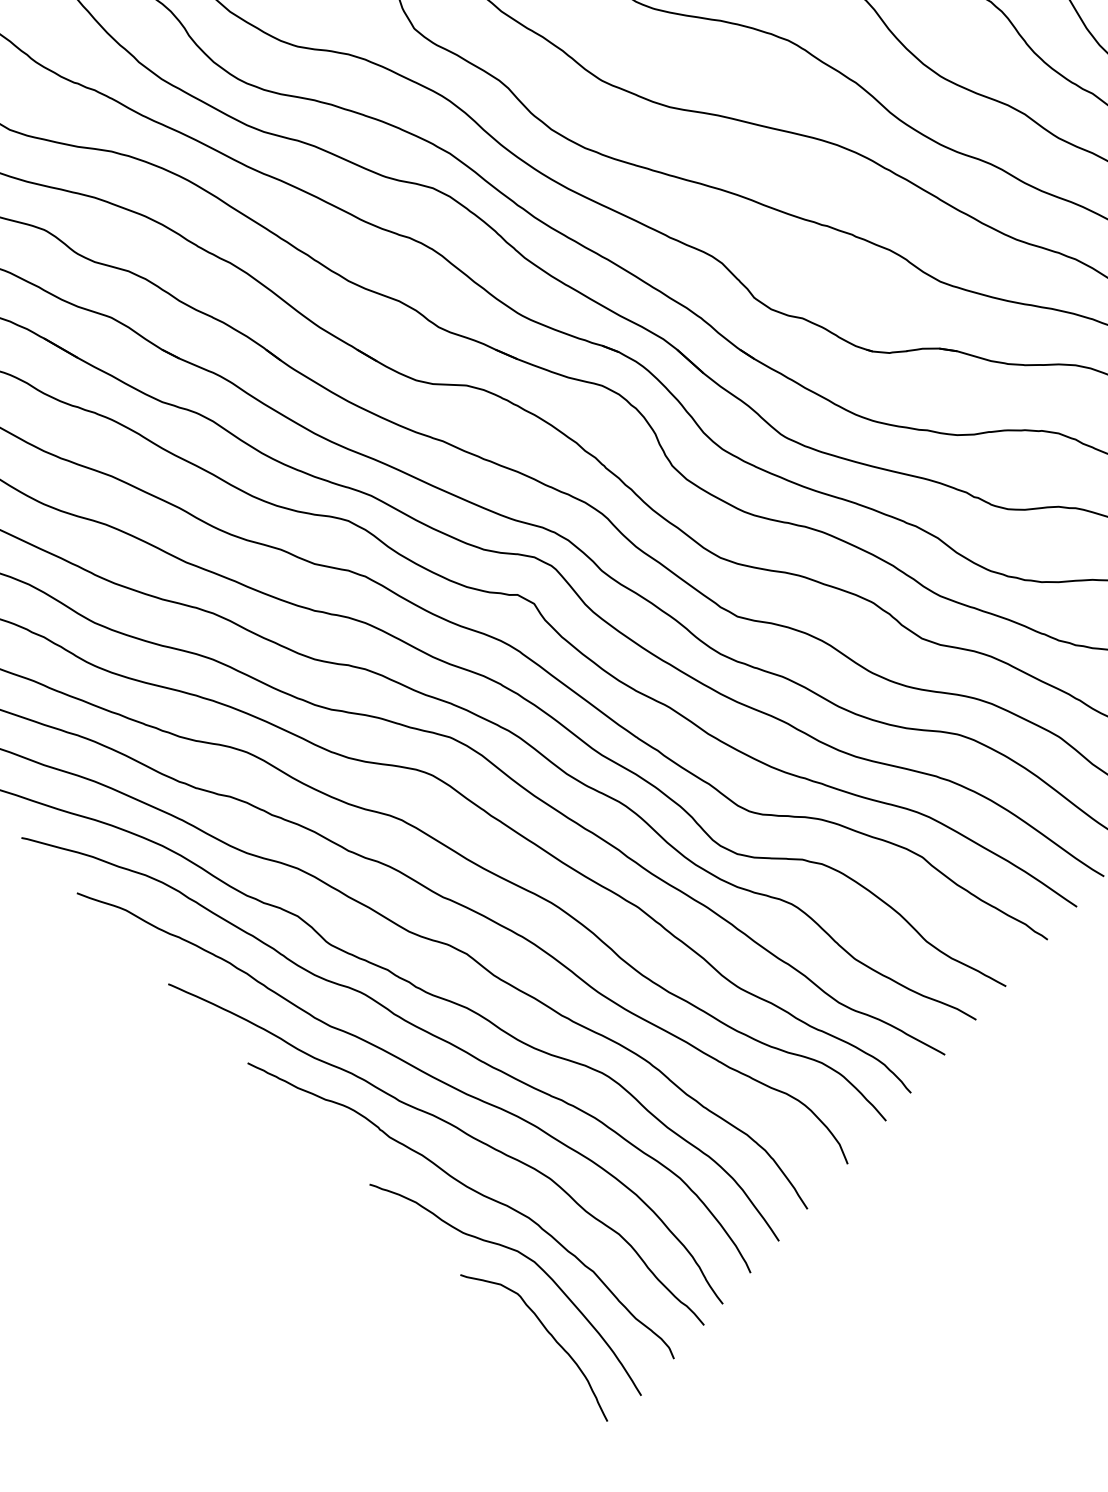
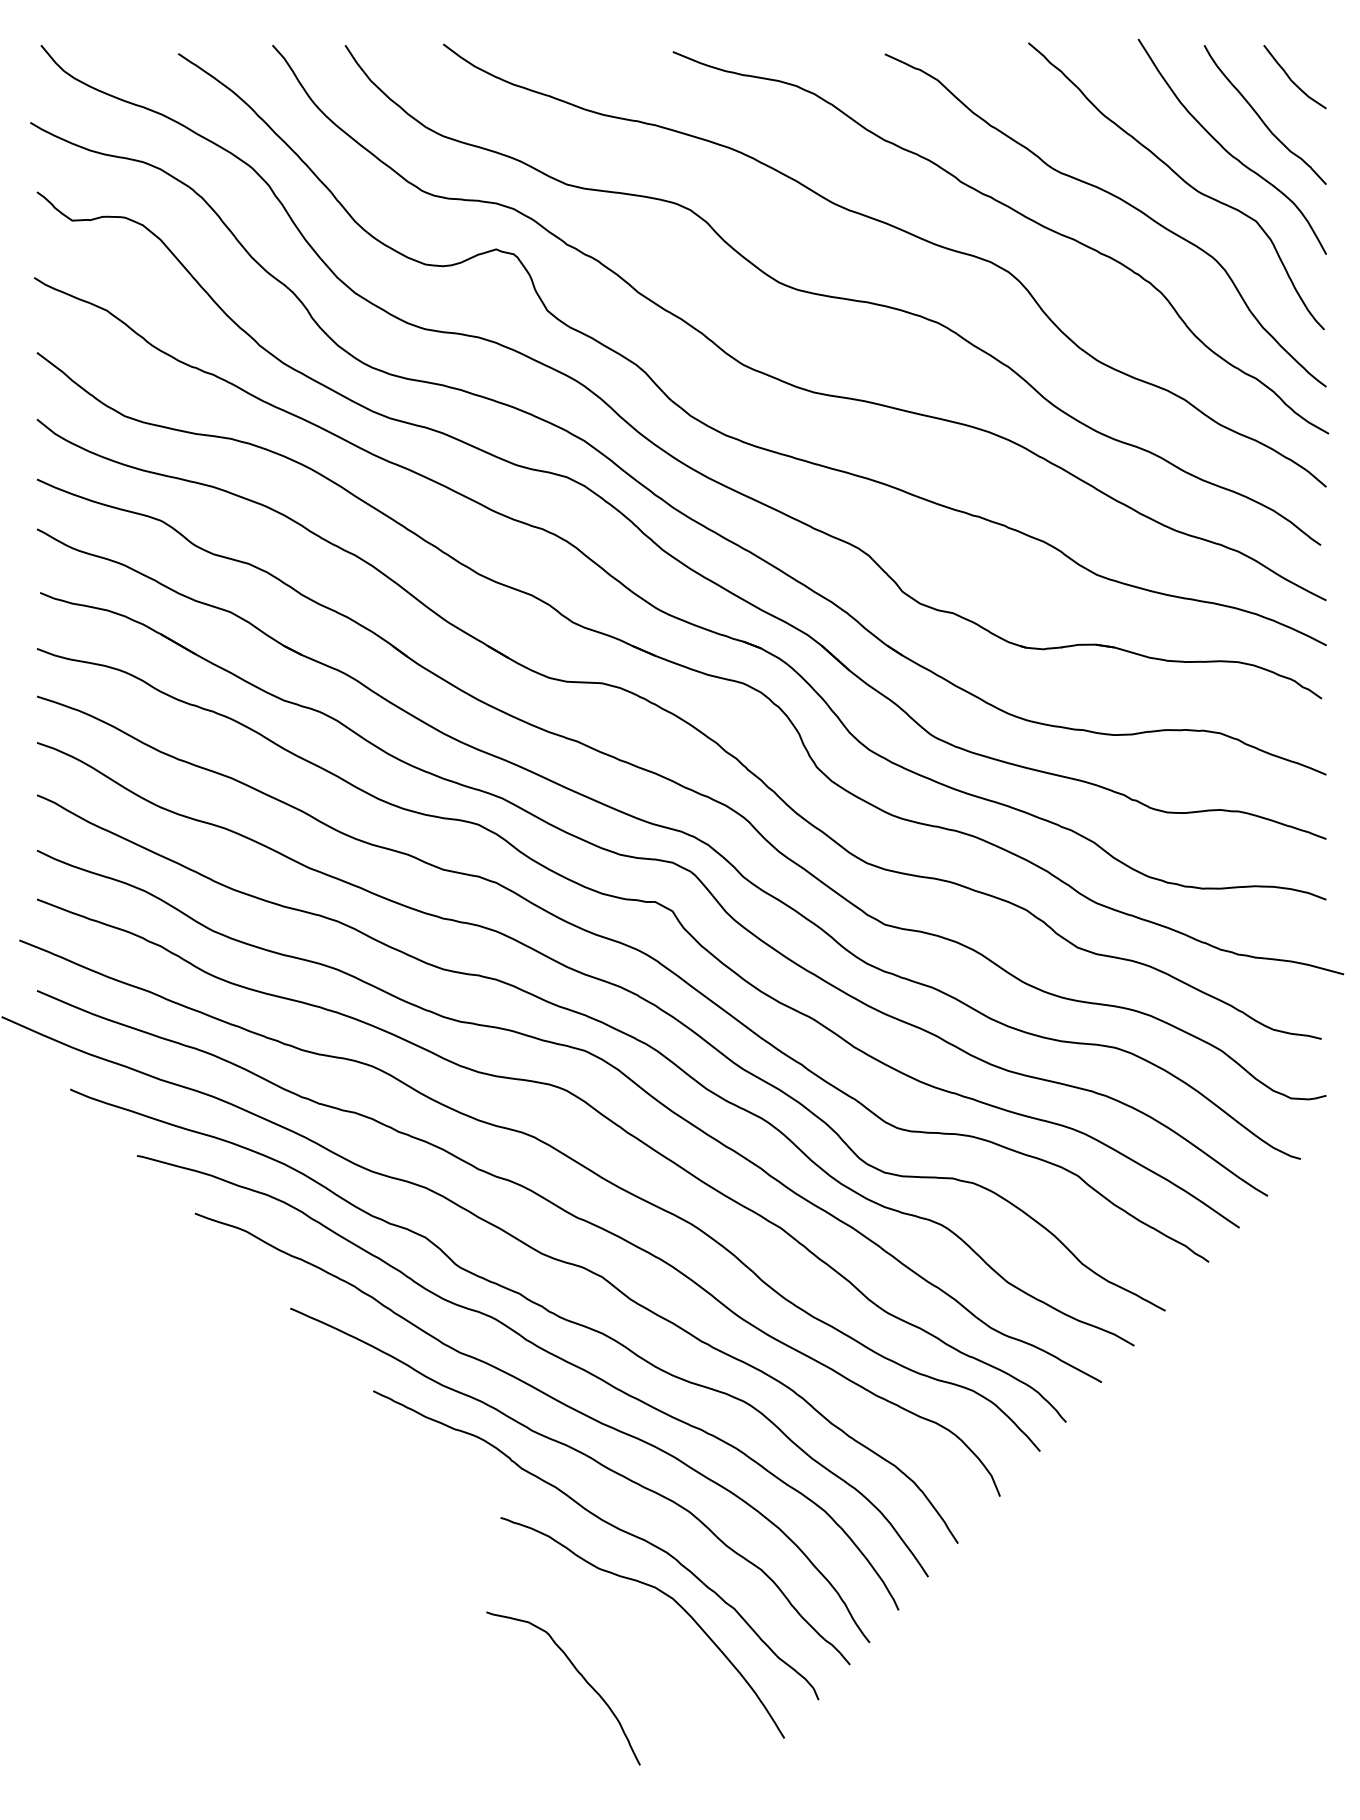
curve: (548, 1333) -> (578, 1673), moved

